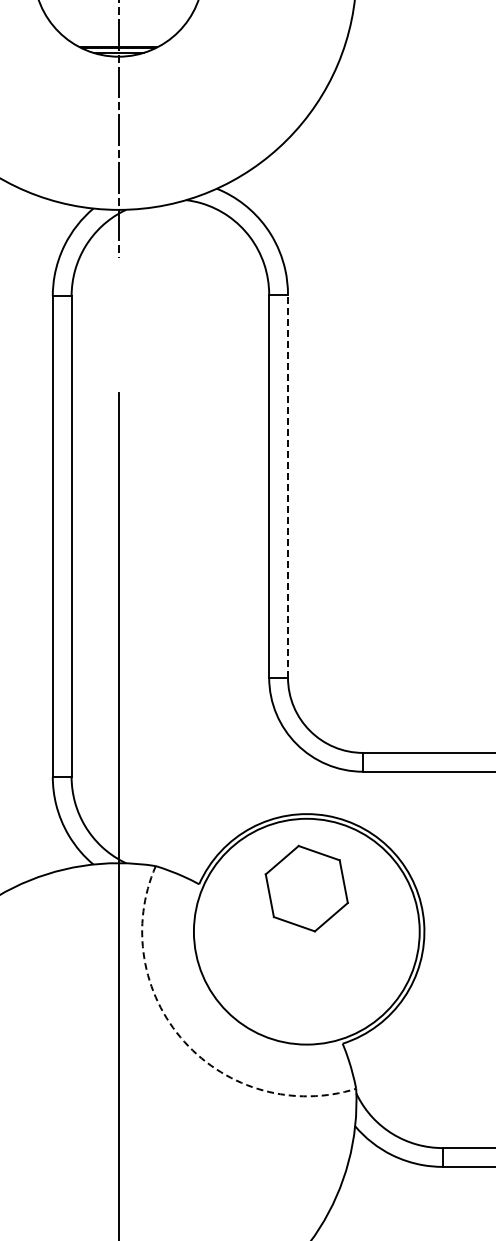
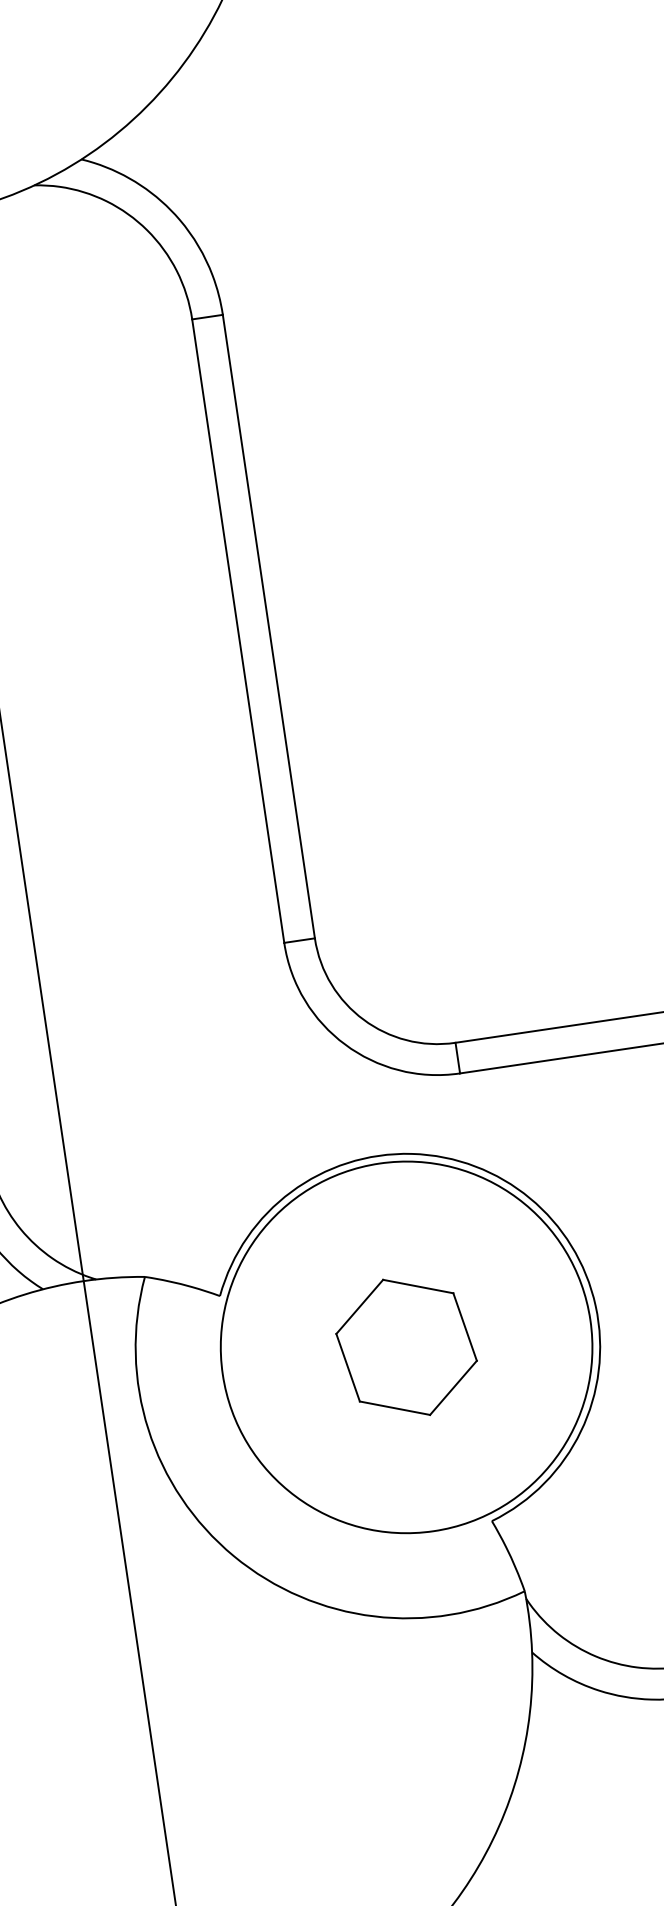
line: (288, 485) -> (269, 625), dashed -> solid
part: (306, 888) -> (406, 1347), moved
arc: (184, 1041) -> (233, 1555), dashed -> solid

